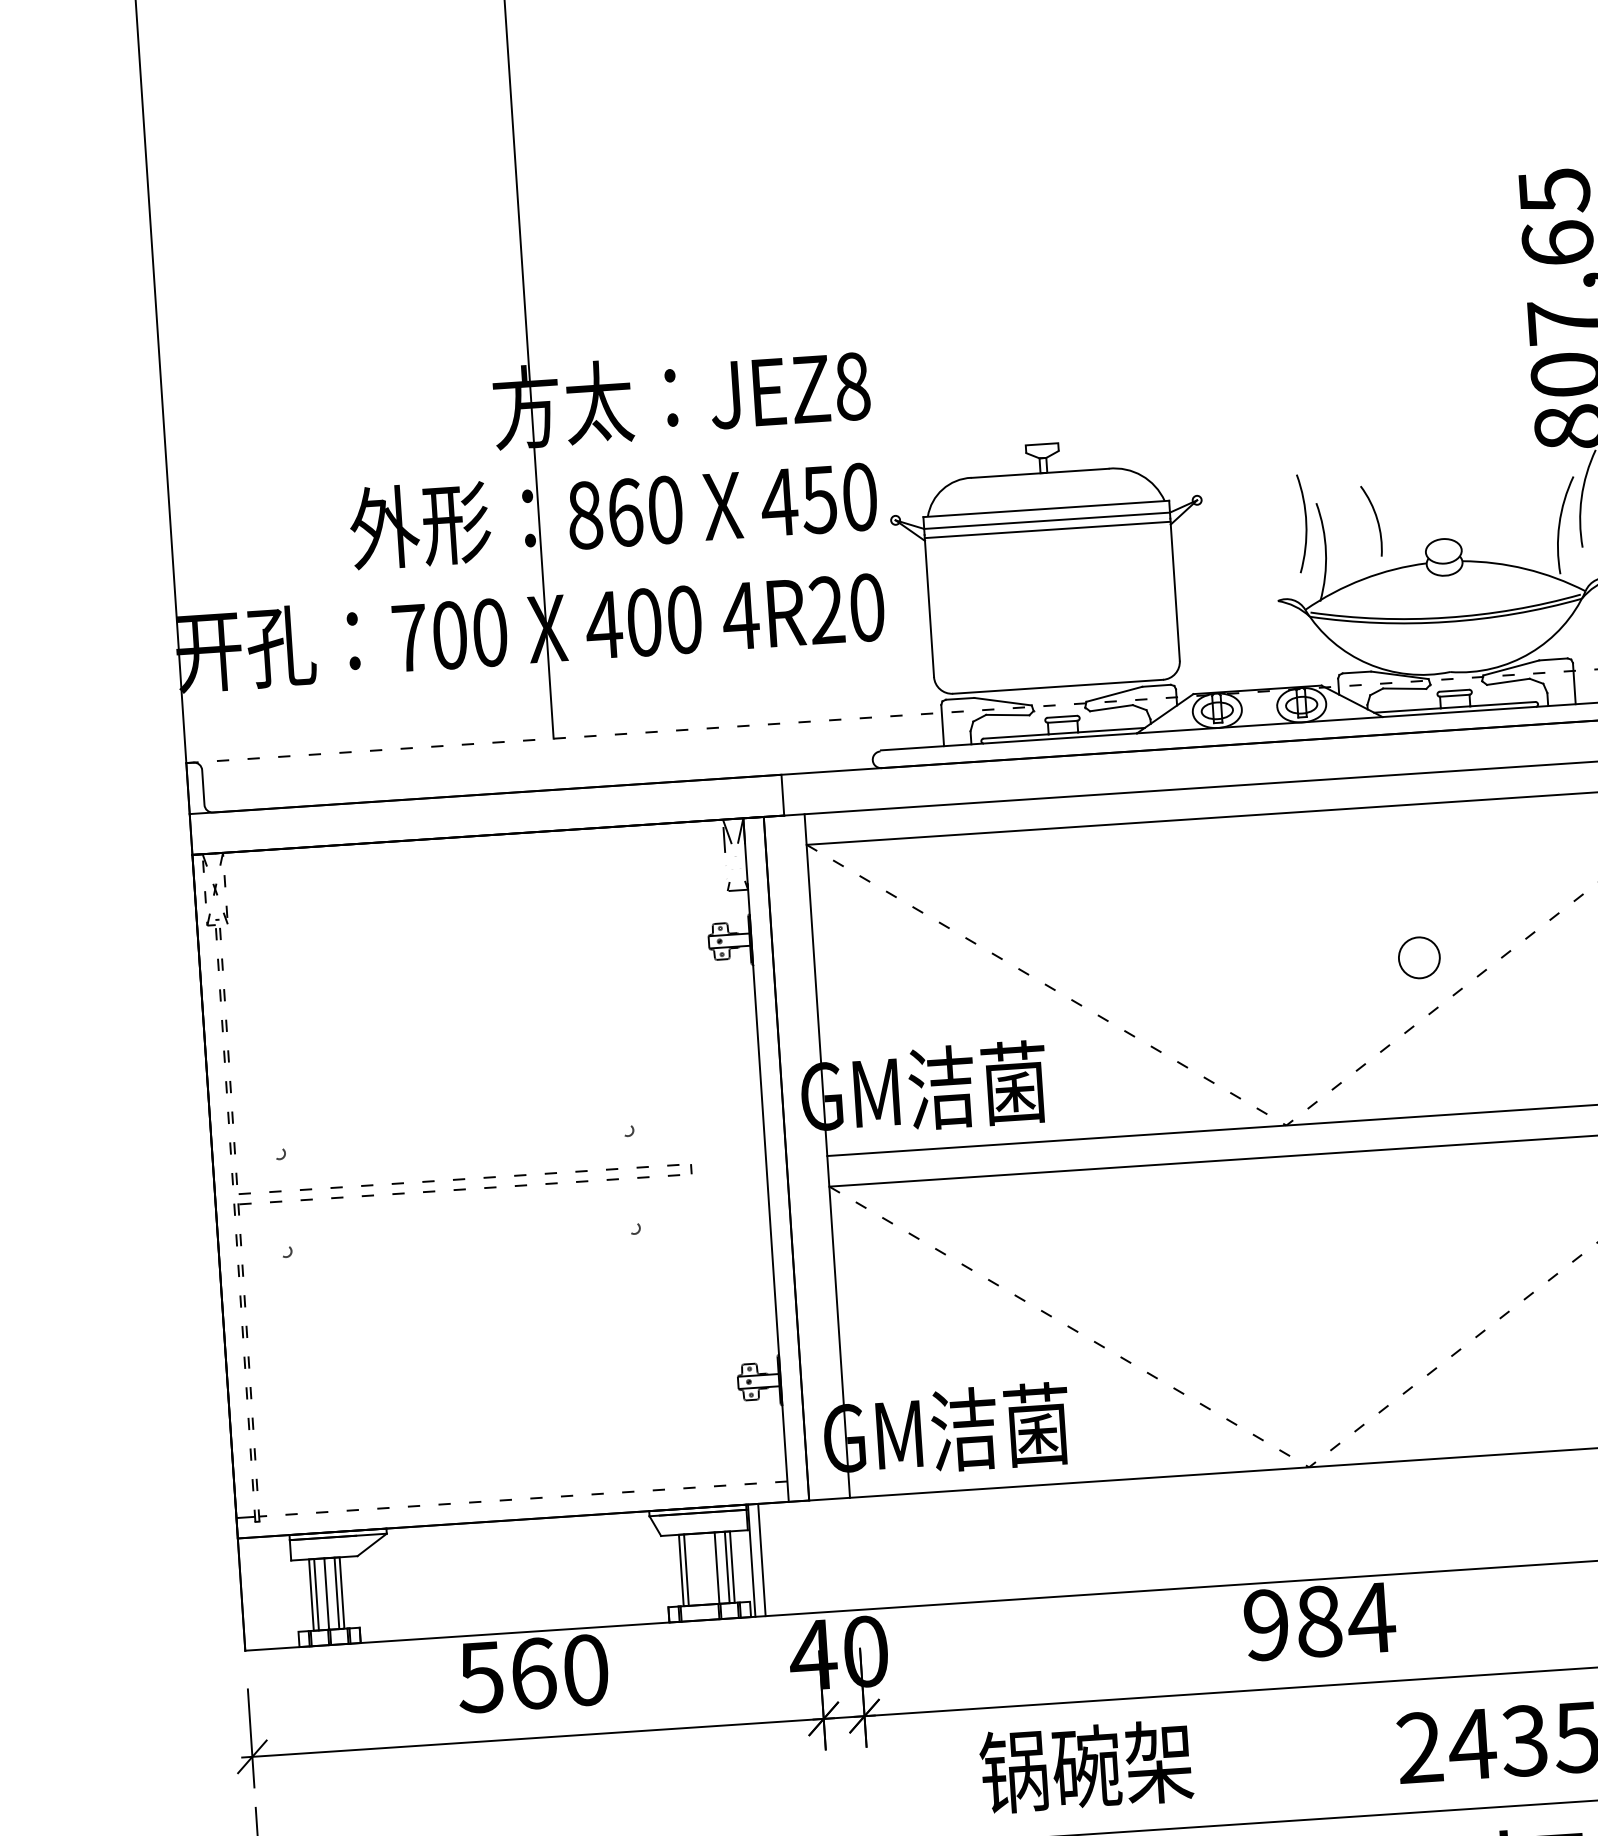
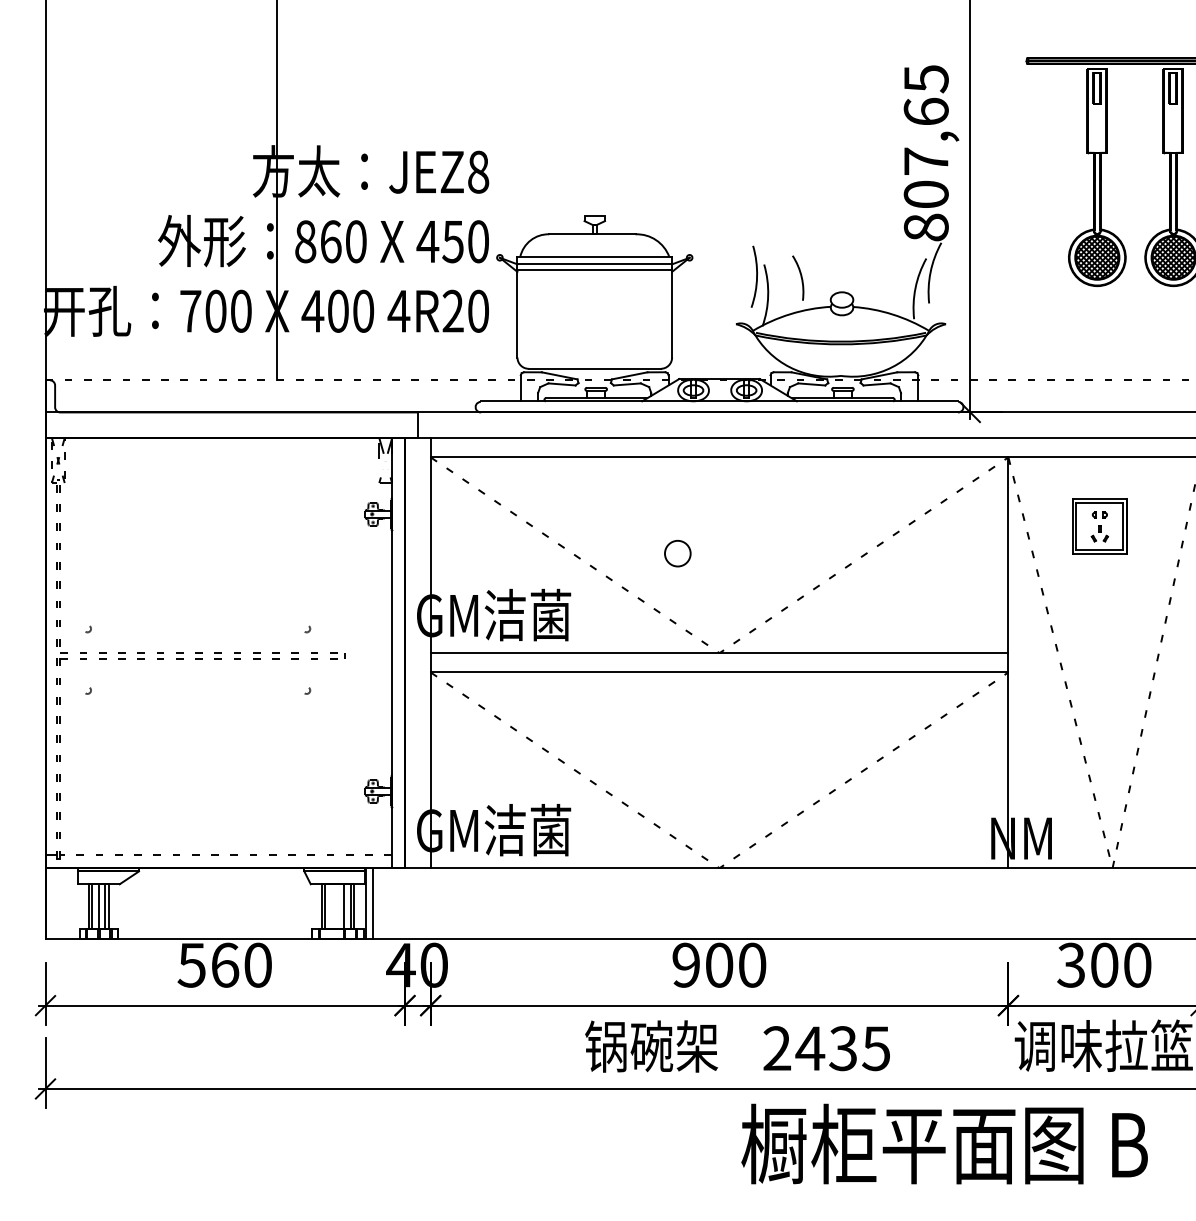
circle: (1418, 957) -> (677, 553), moved
text: (1346, 1618) -> (736, 964), 984 -> 900
text: (1086, 1766) -> (651, 1046), moved

